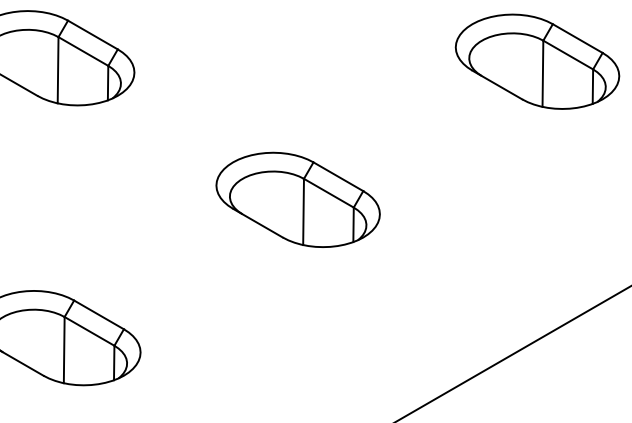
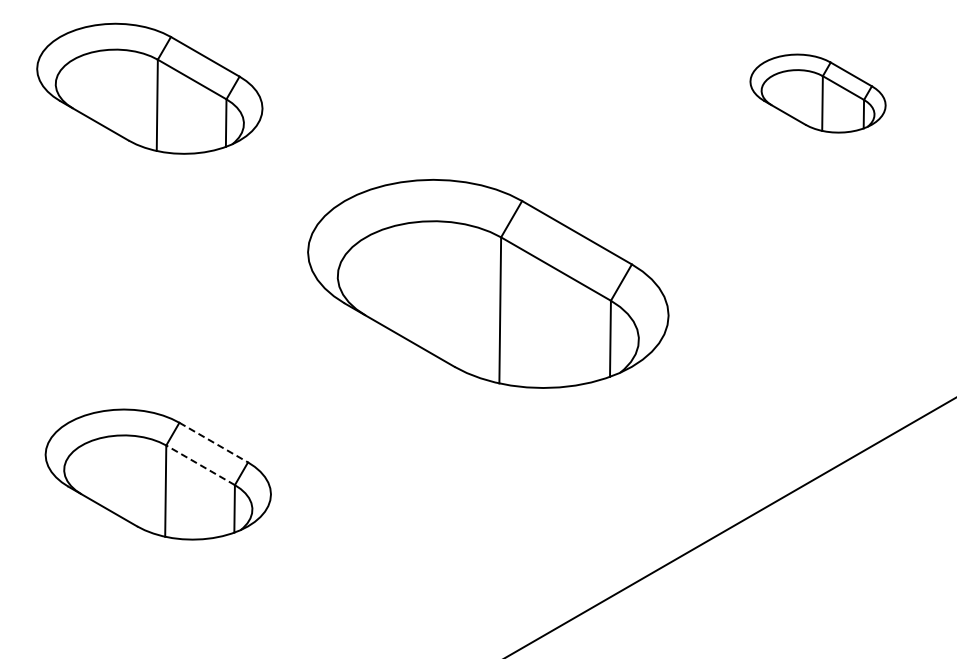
part: (537, 61) -> (817, 93), size x0.6
part: (297, 200) -> (487, 284), size x1.6
line: (98, 314) -> (213, 442), solid -> dashed
line: (89, 331) -> (200, 465), solid -> dashed

